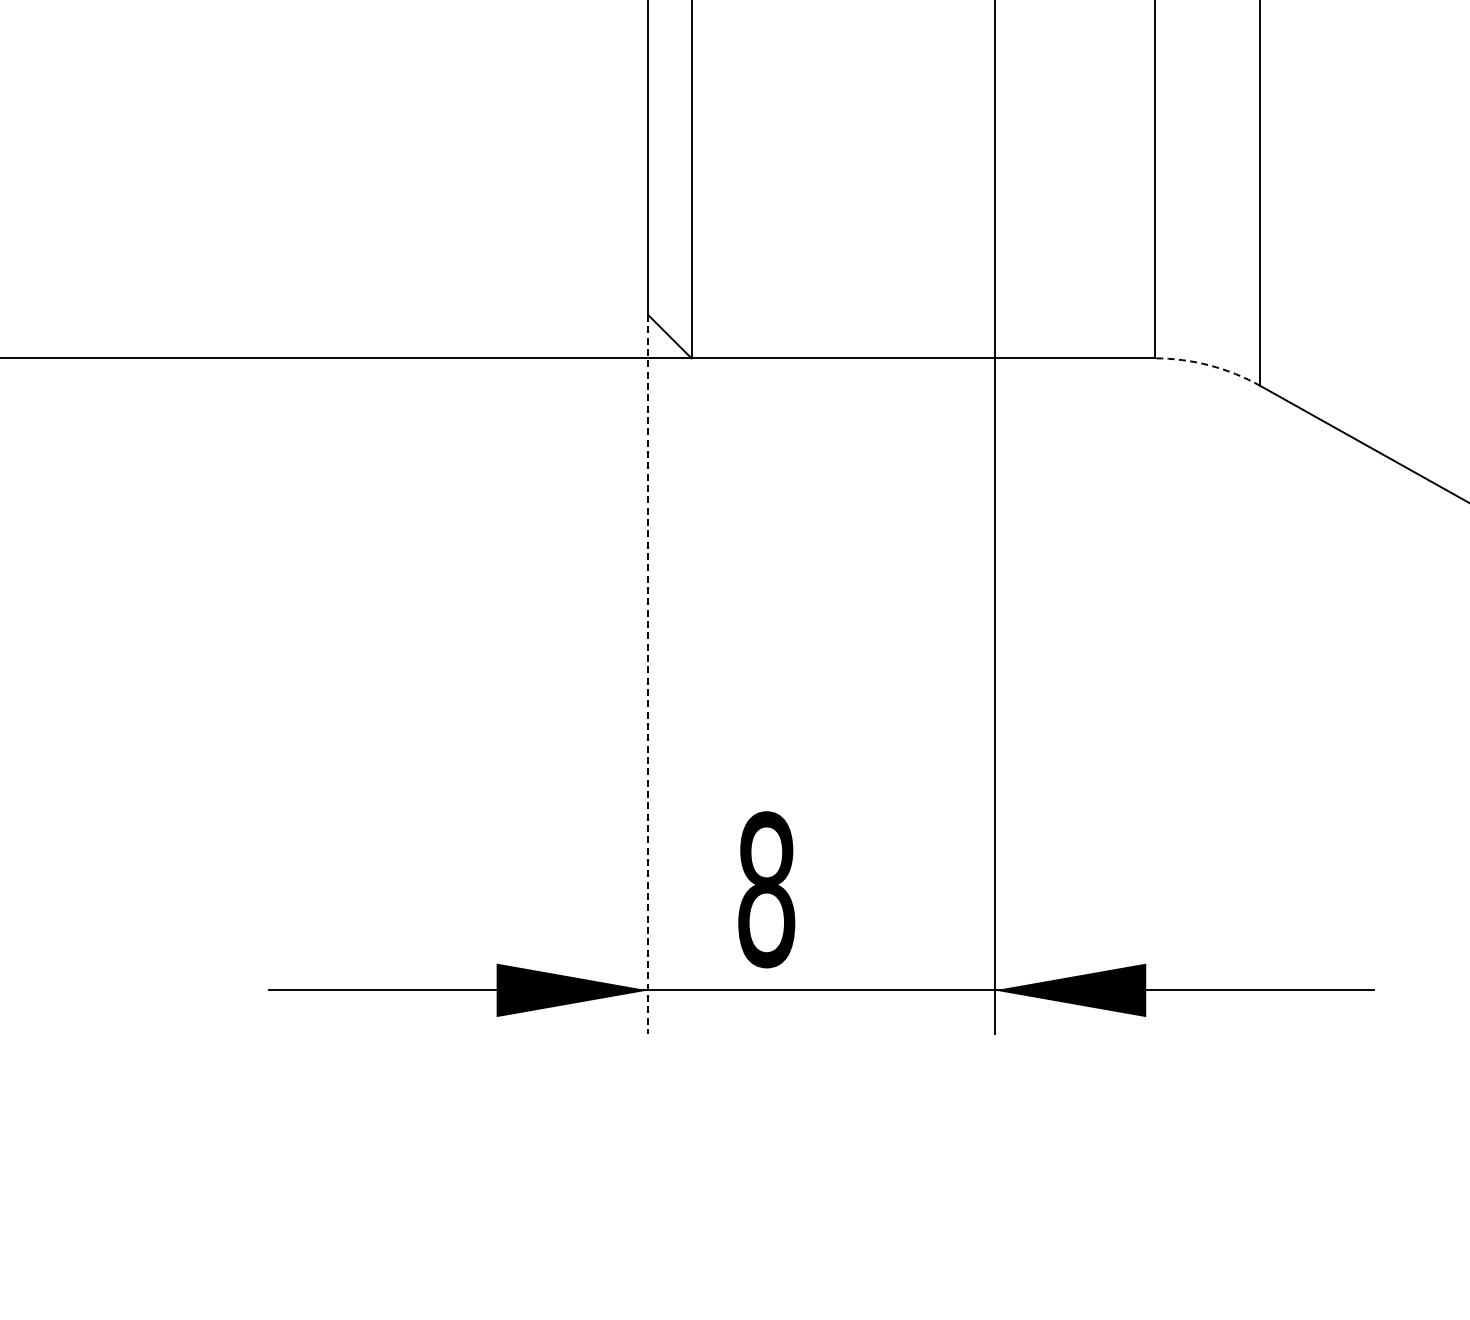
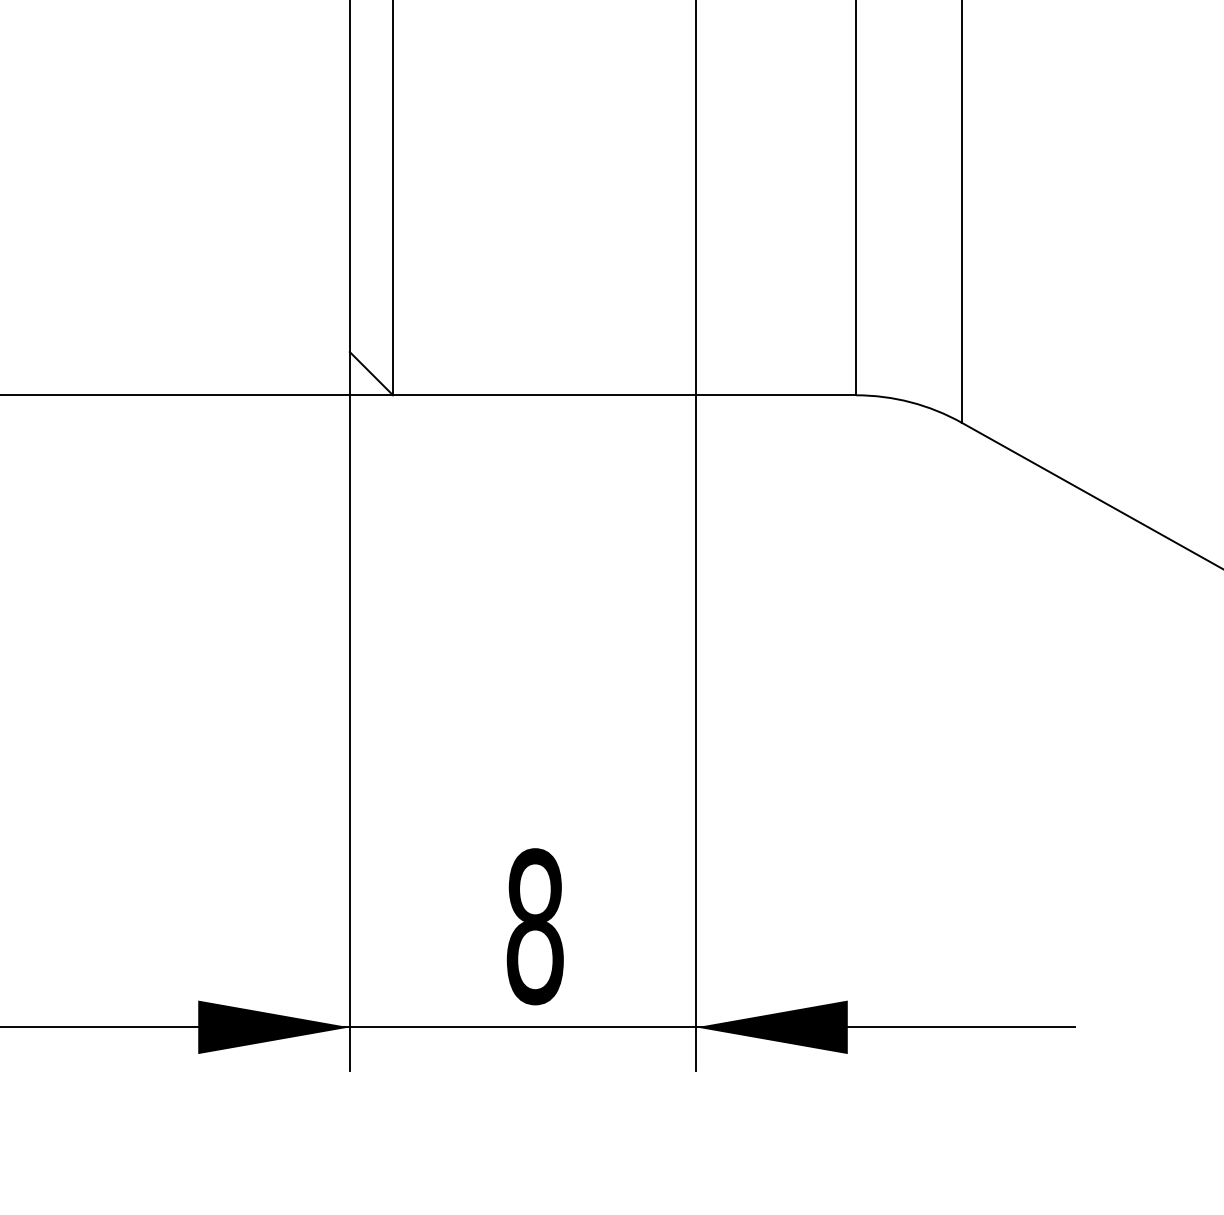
arc: (1209, 365) -> (911, 402), dashed -> solid
line: (648, 674) -> (350, 711), dashed -> solid
text: (766, 889) -> (535, 926), moved

